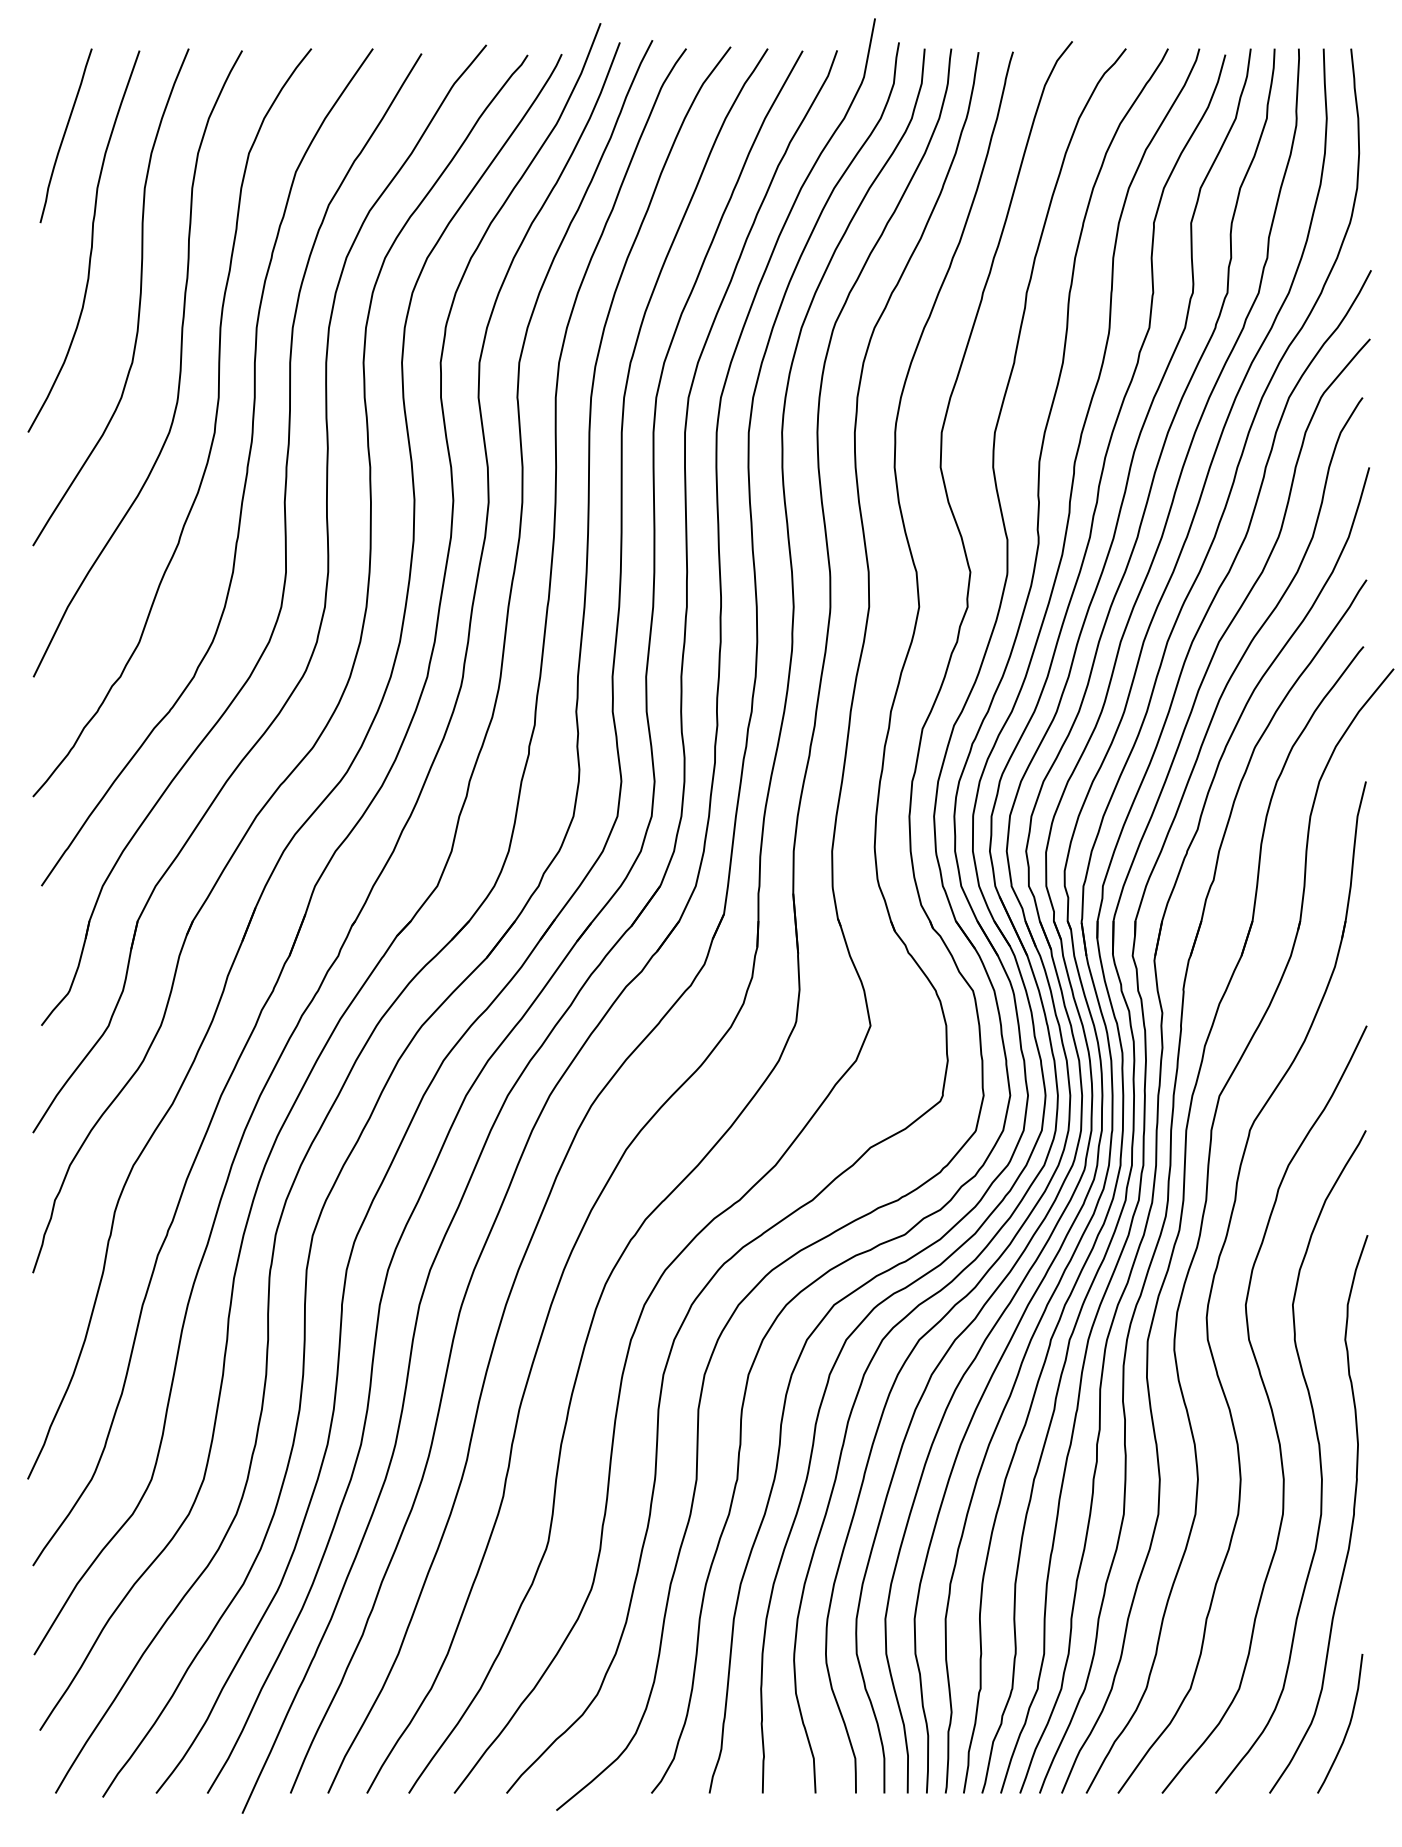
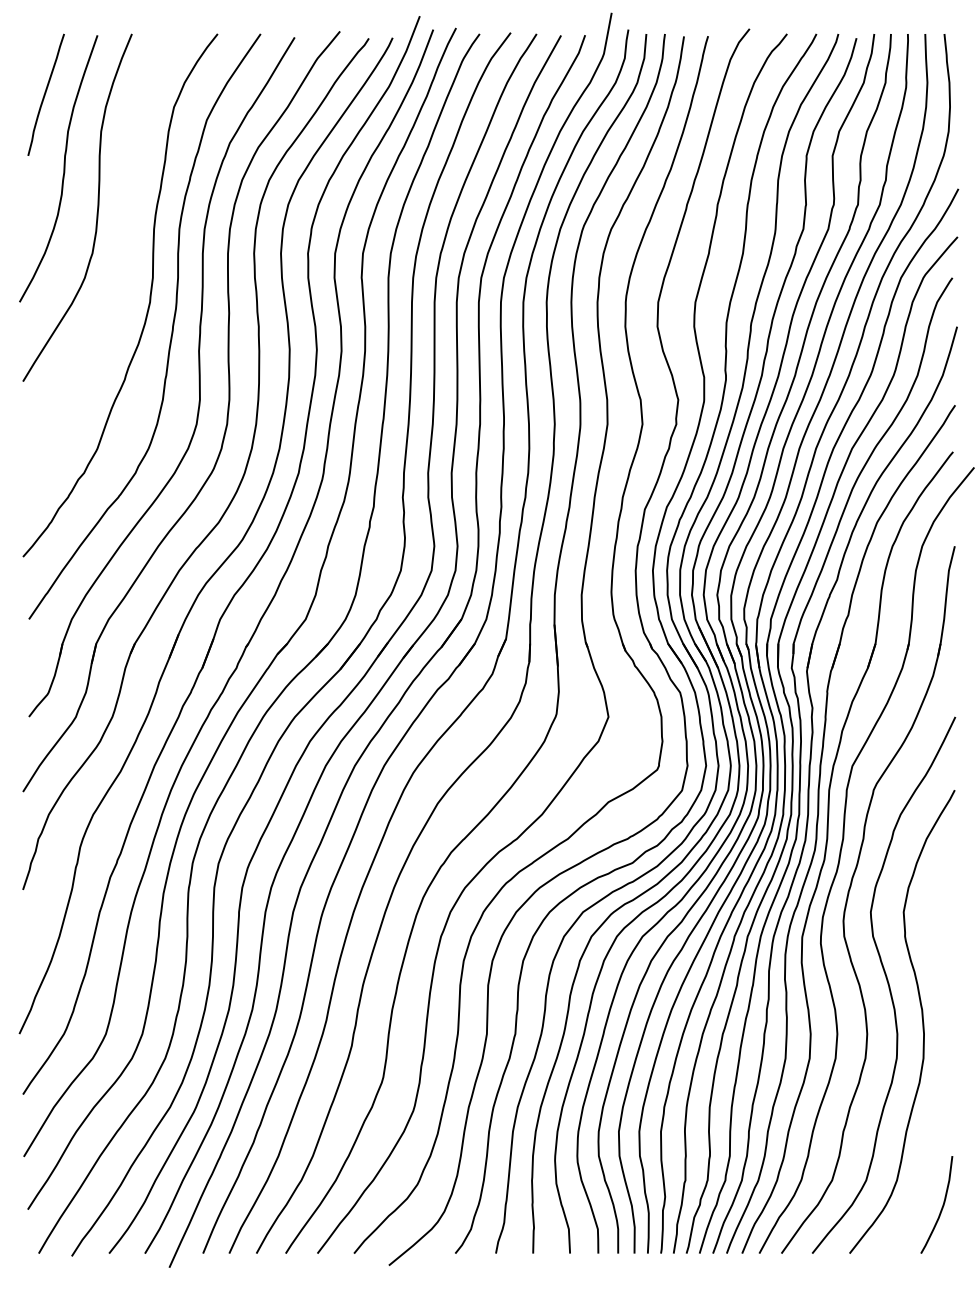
curve: (179, 364) -> (125, 254), removed
curve: (1351, 1521) -> (944, 1063), removed

